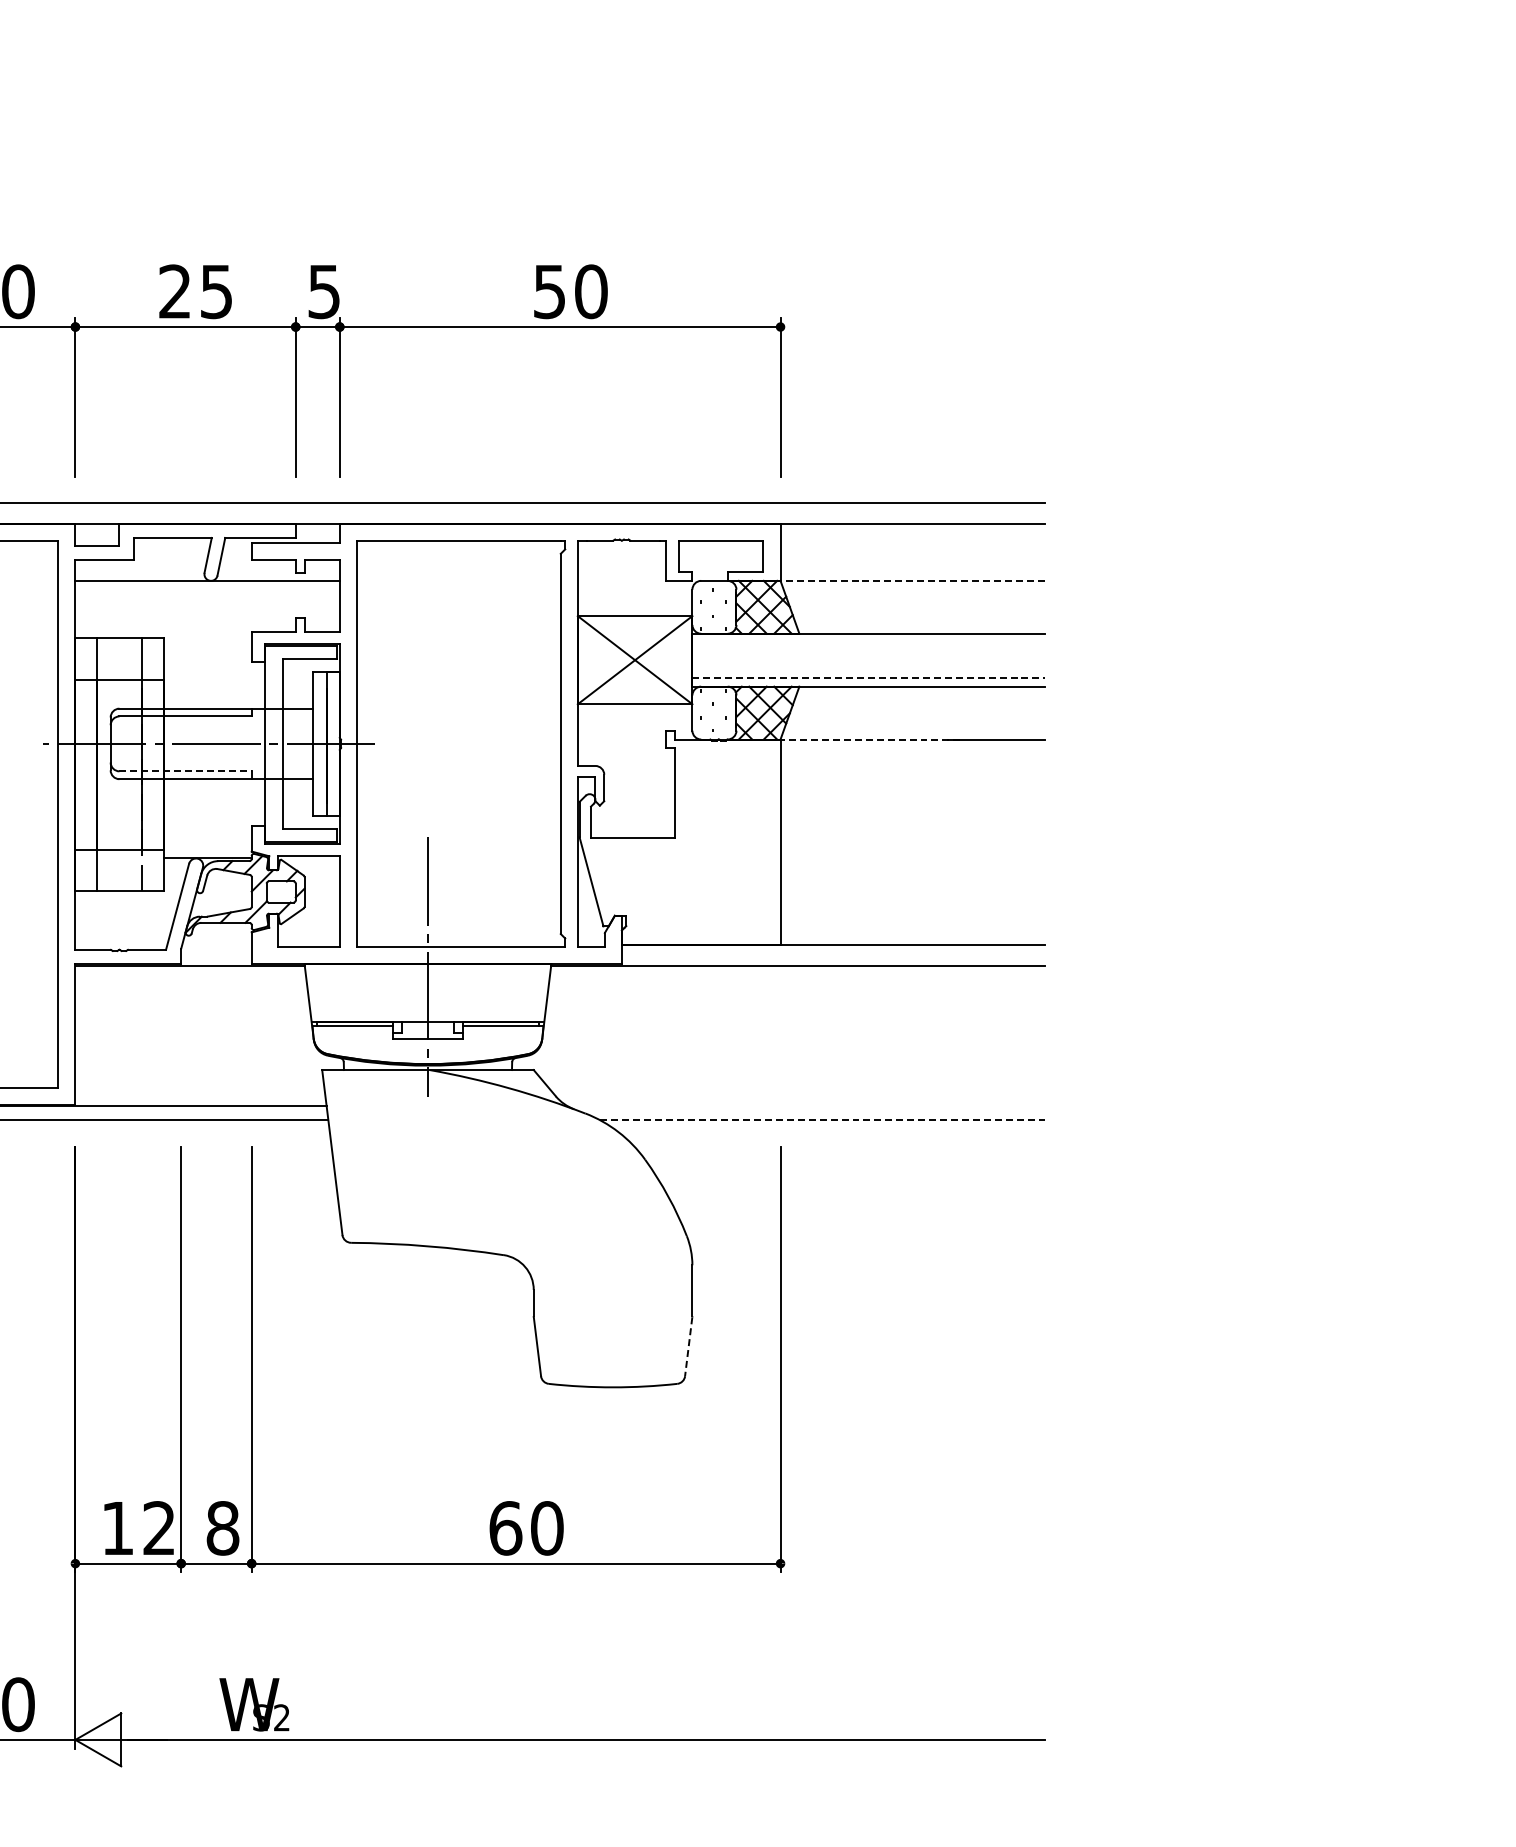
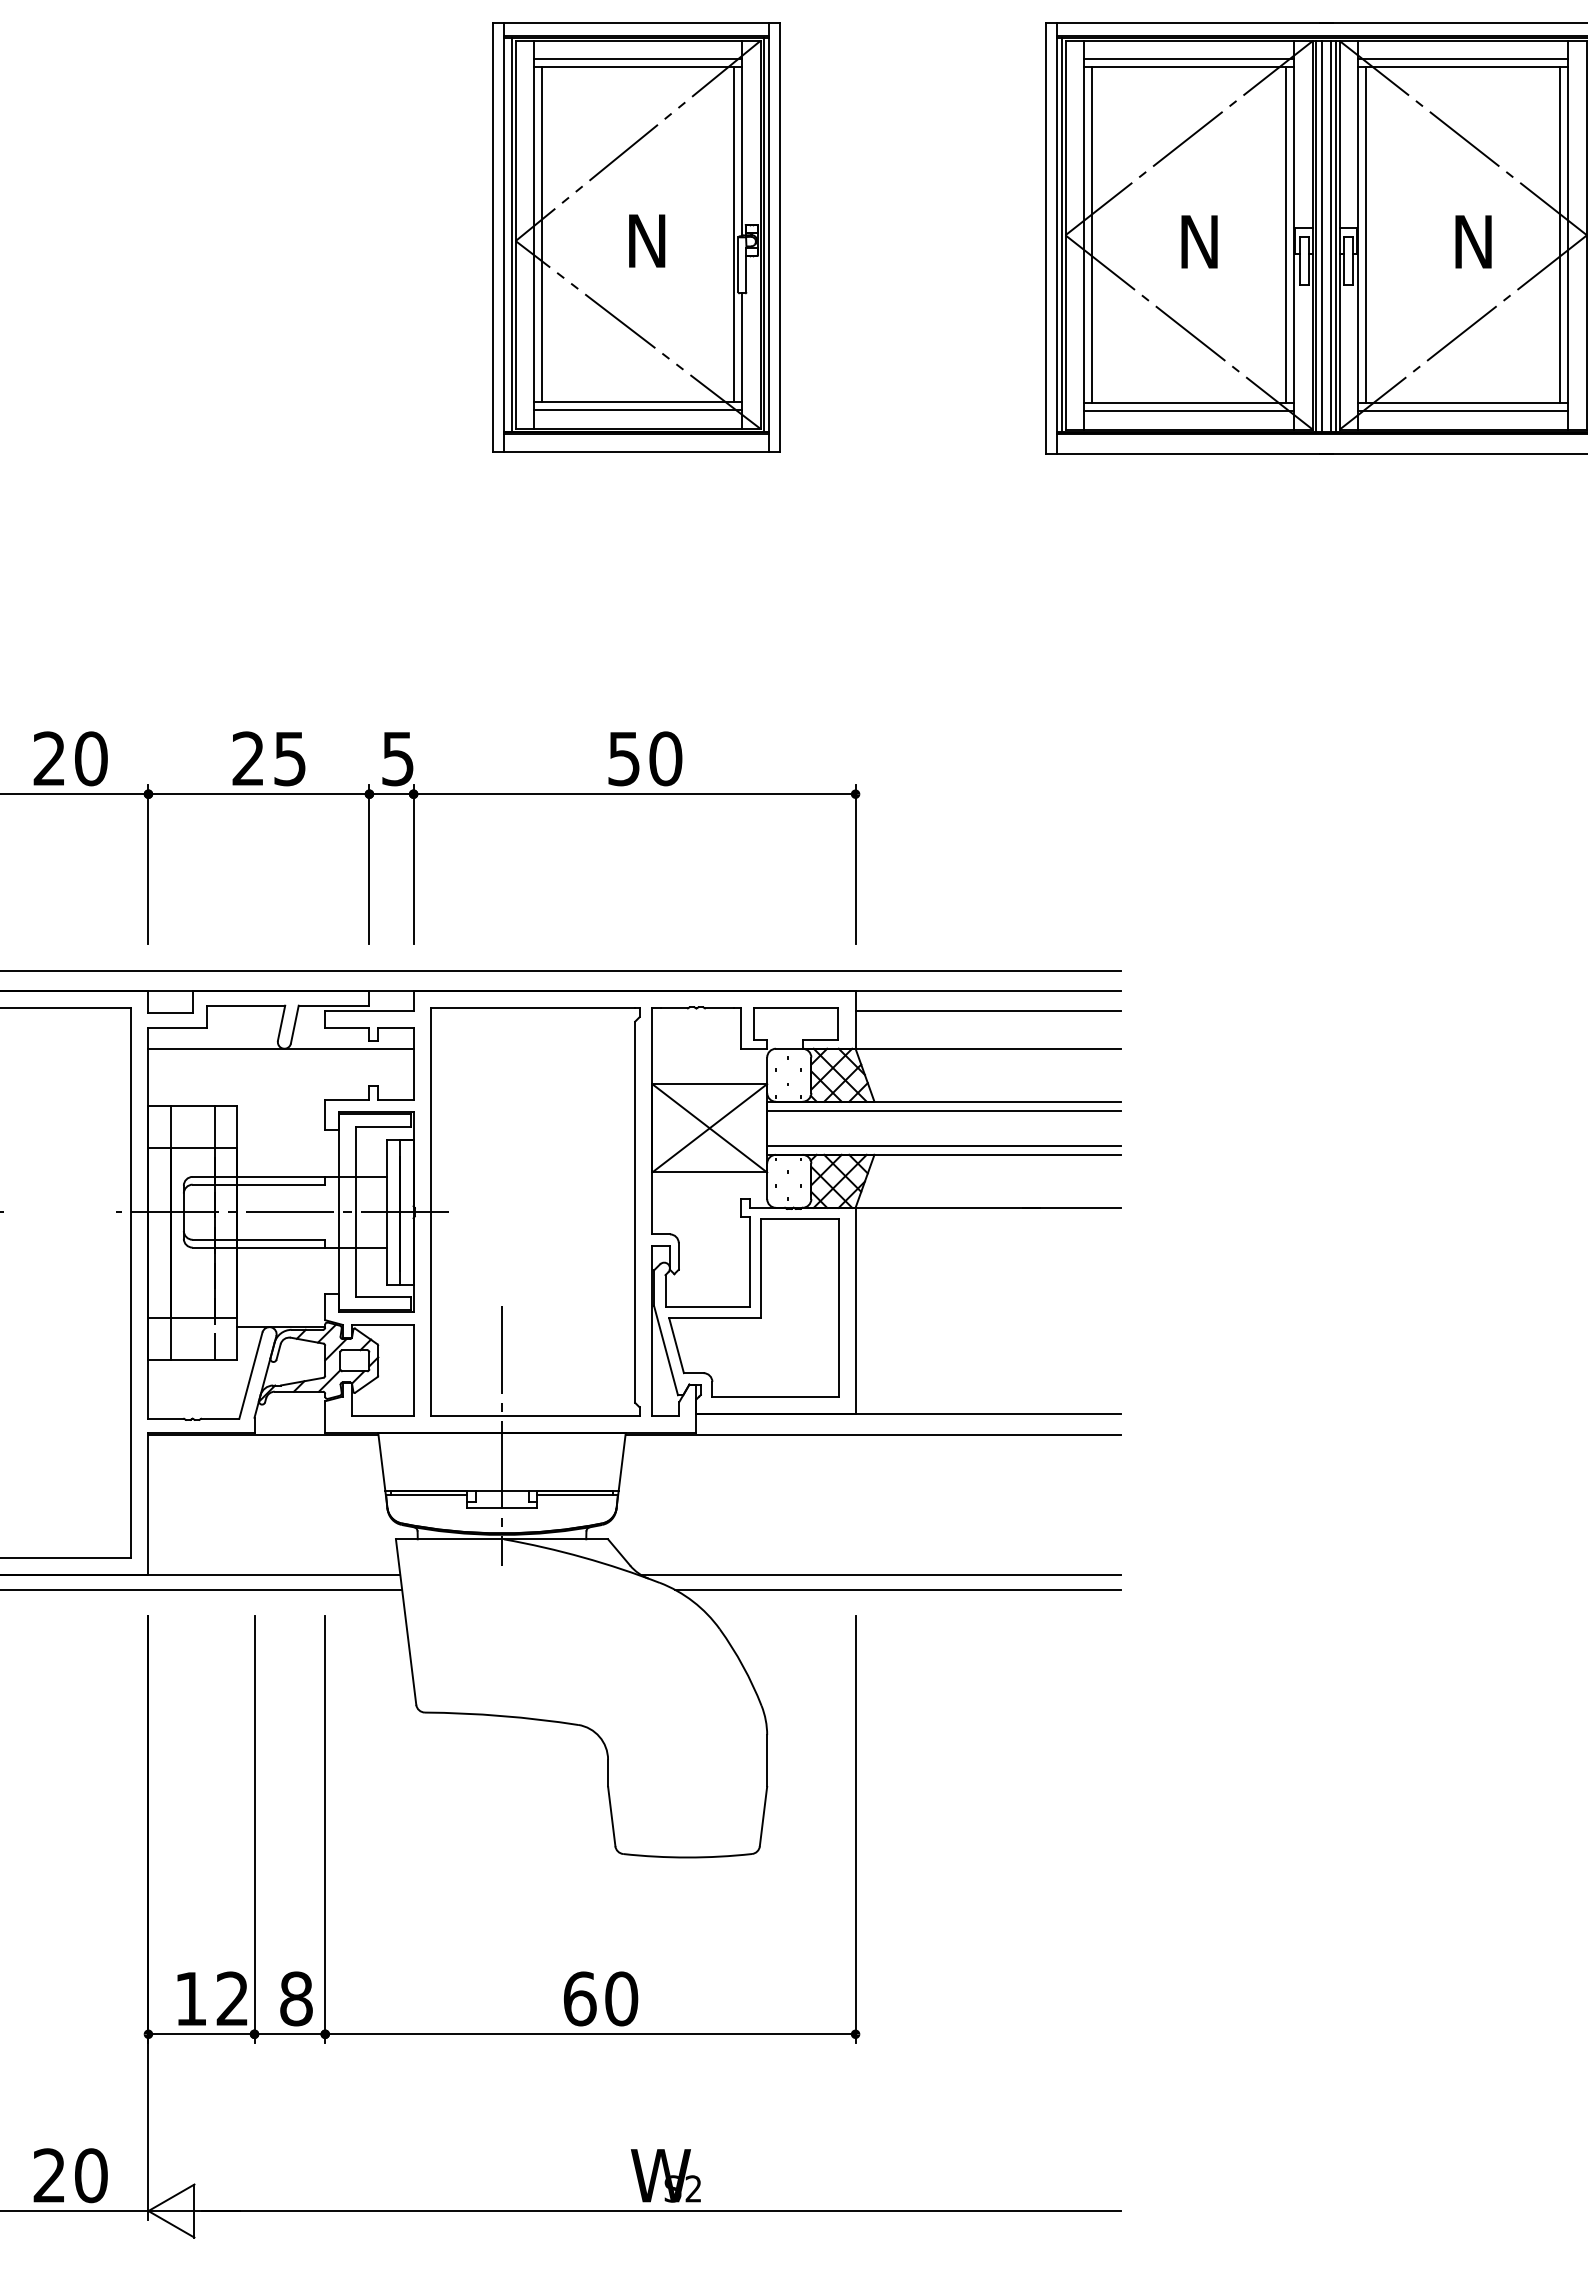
line: (912, 542) -> (987, 1010), added
line: (911, 580) -> (986, 1048), dashed -> solid
line: (868, 642) -> (943, 1110), added
line: (868, 677) -> (943, 1145), dashed -> solid
line: (871, 739) -> (946, 1207), dashed -> solid
line: (186, 771) -> (259, 1239), dashed -> solid
part: (685, 838) -> (760, 1307), added
line: (805, 1106) -> (880, 1575), added
line: (823, 1120) -> (898, 1589), dashed -> solid
line: (688, 1346) -> (763, 1816), dashed -> solid
text: (253, 1704) -> (665, 2175), moved

